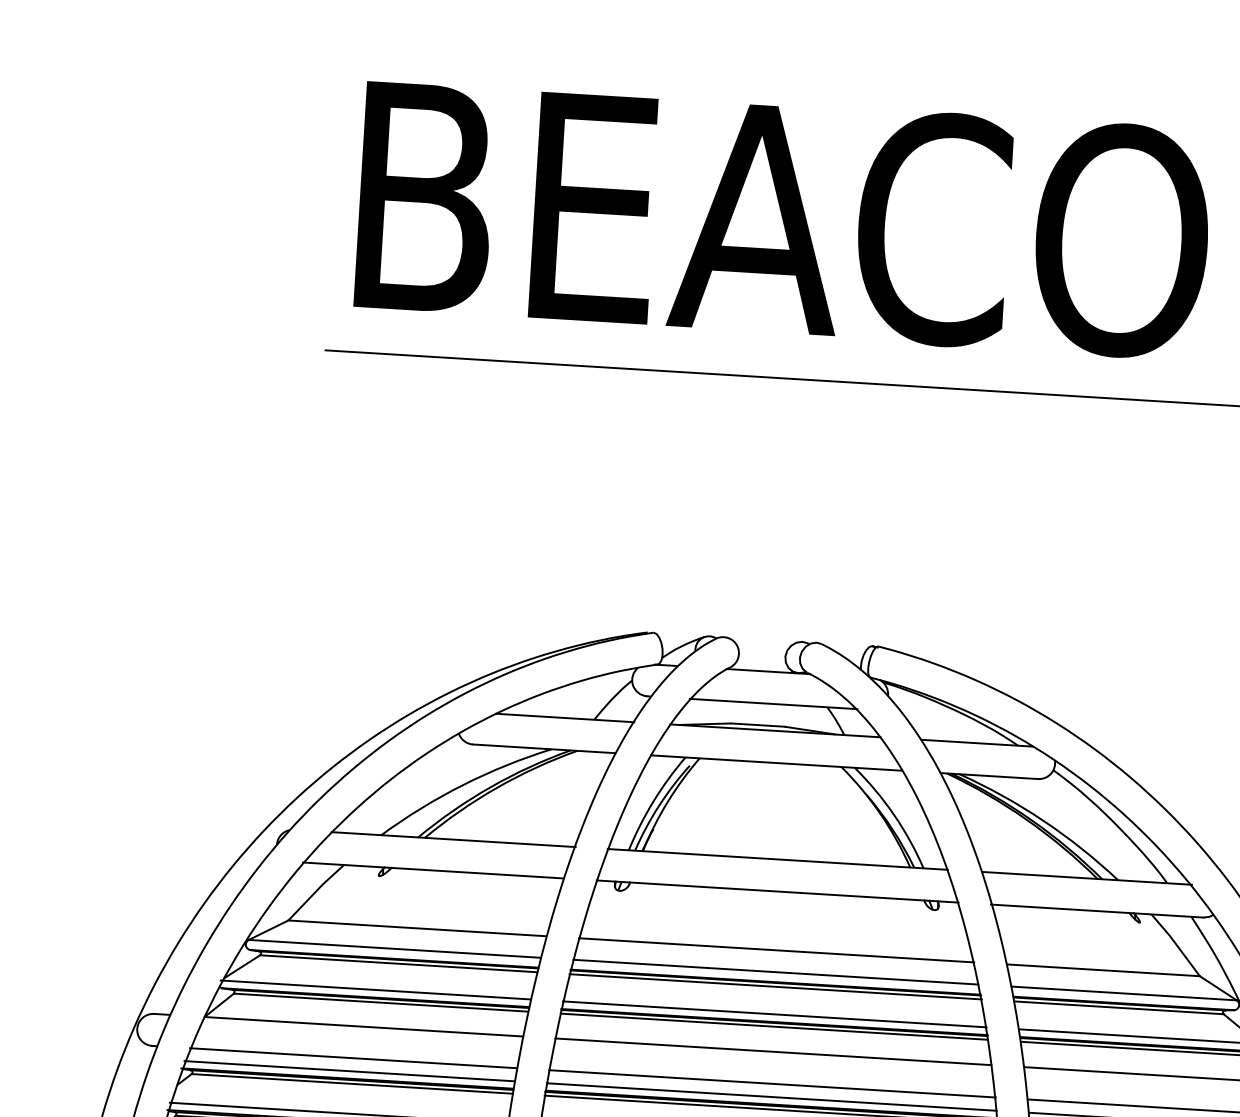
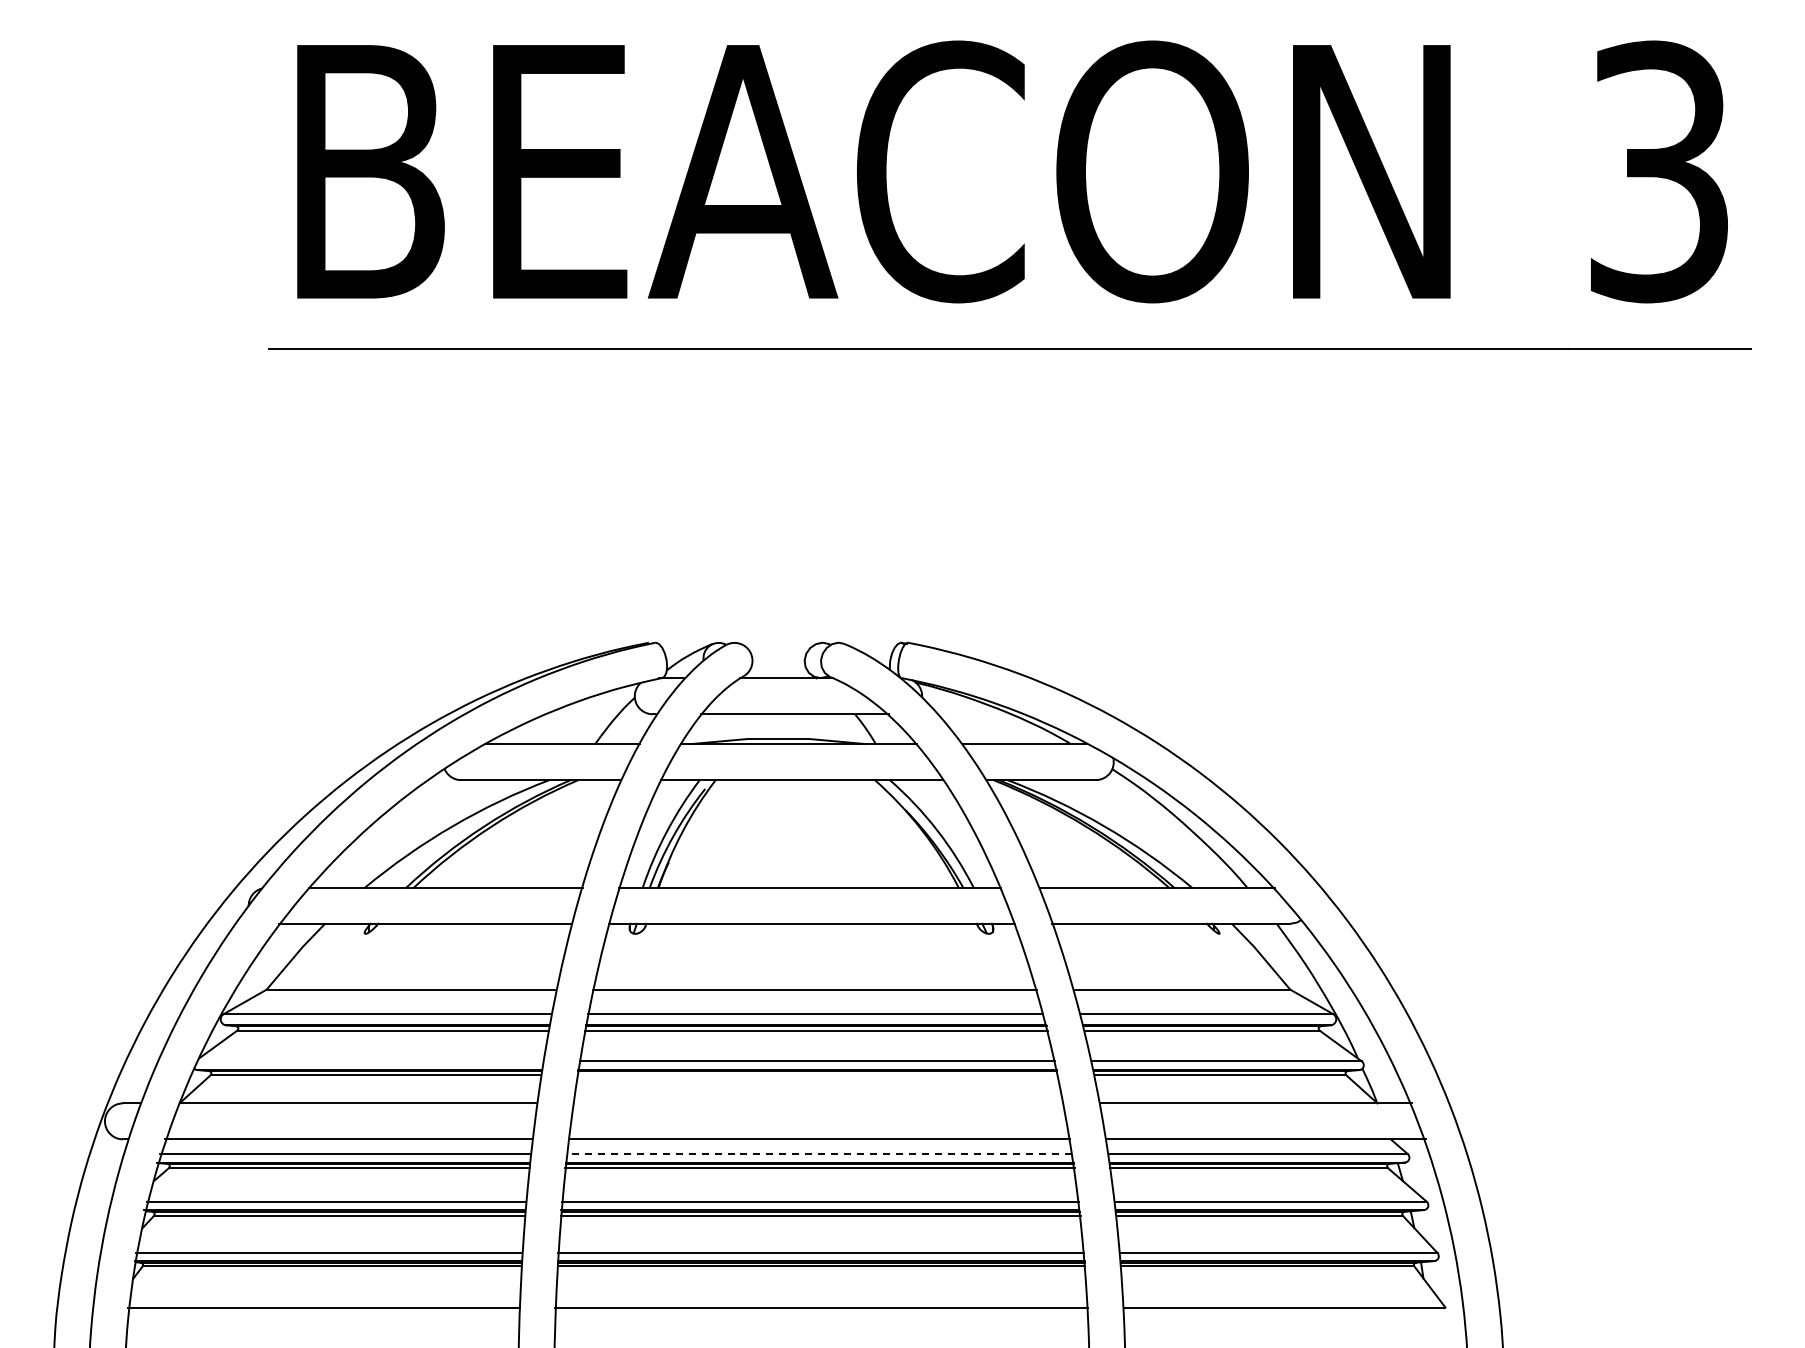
line: (376, 990) -> (369, 1061), removed
line: (774, 1026) -> (817, 1075), removed
line: (773, 1051) -> (818, 1103), removed
line: (771, 1097) -> (819, 1154), solid -> dashed

